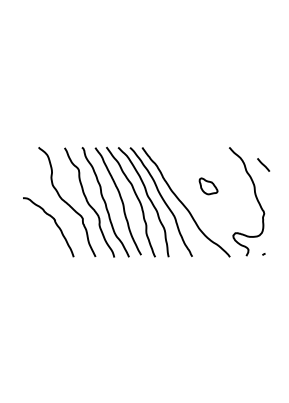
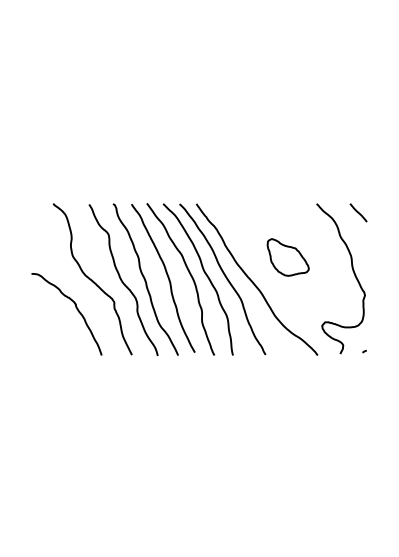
line: (263, 164) -> (358, 212), moved
part: (208, 186) -> (287, 257), size x1.67

